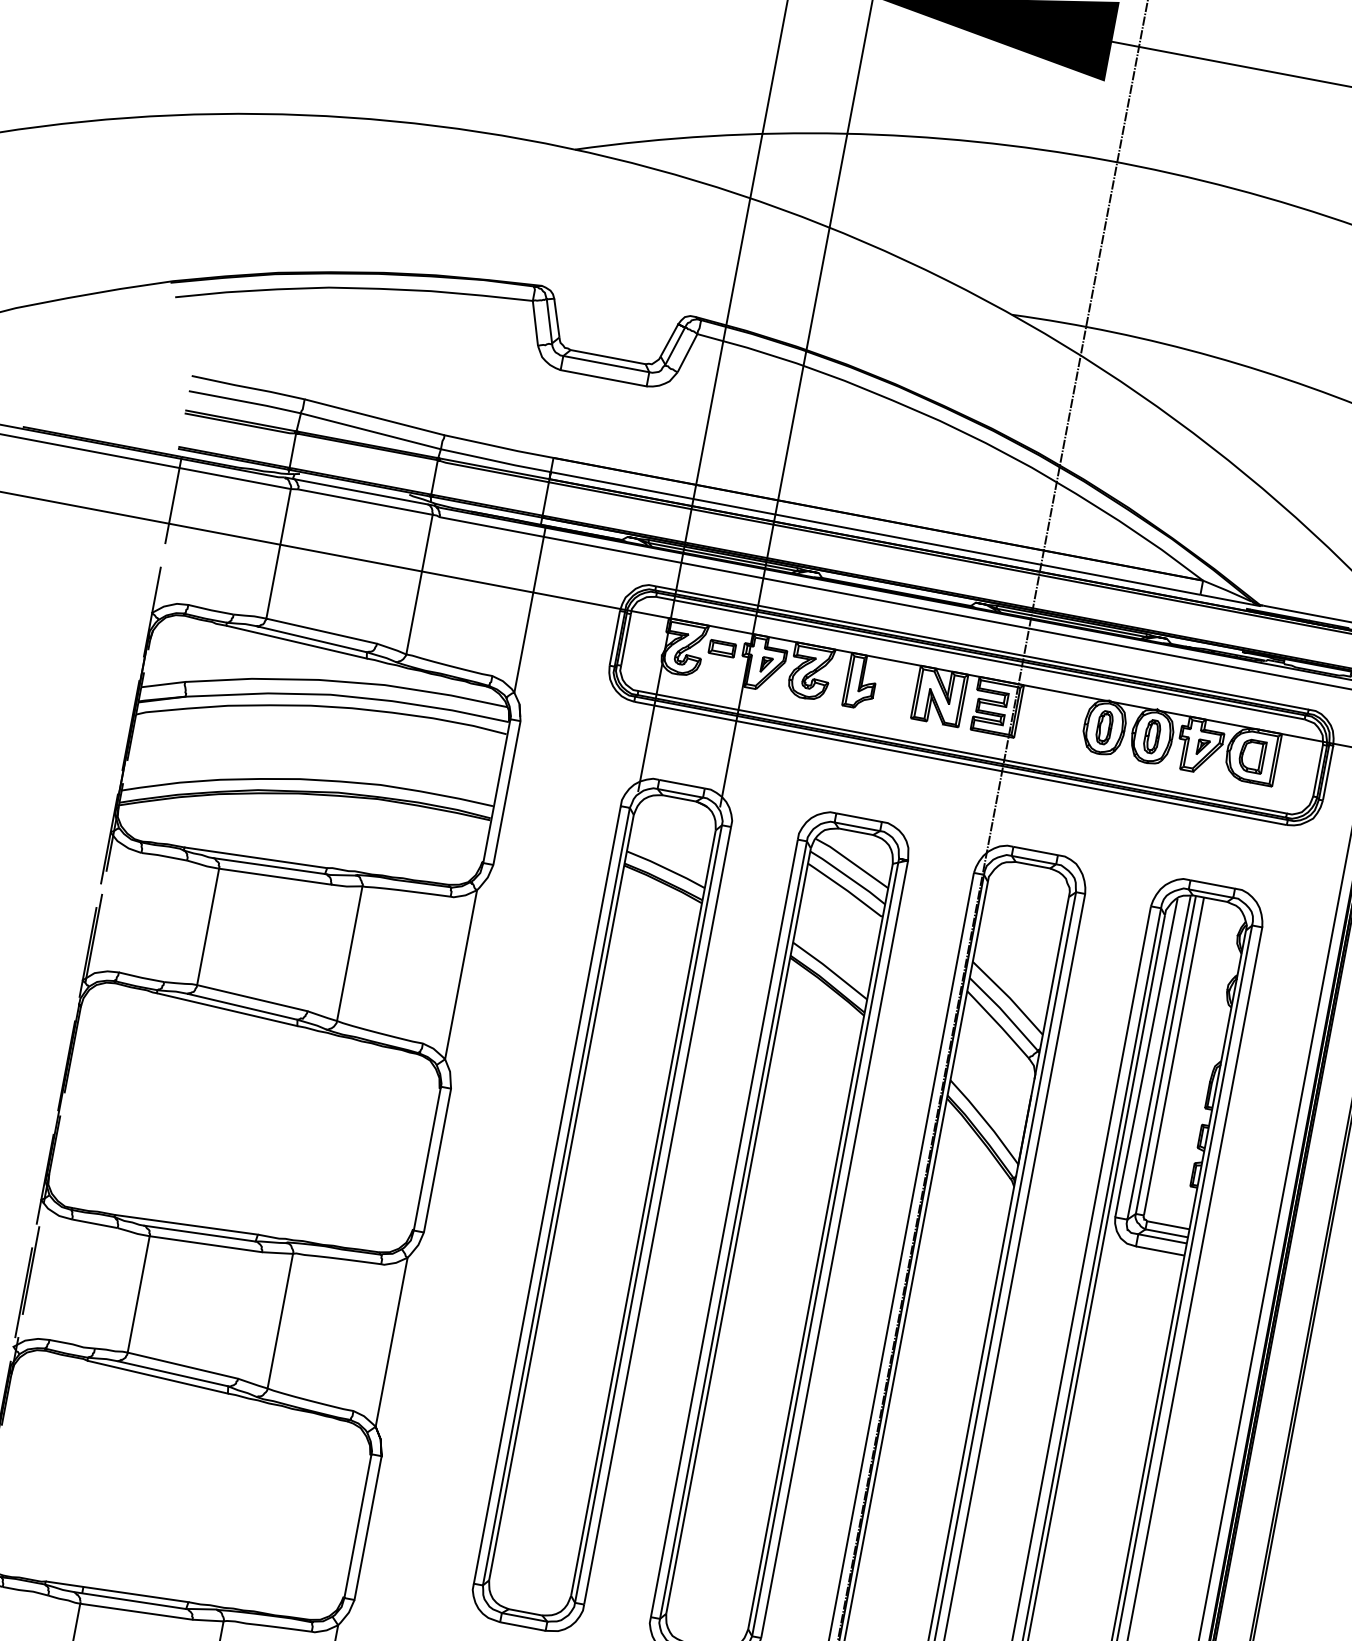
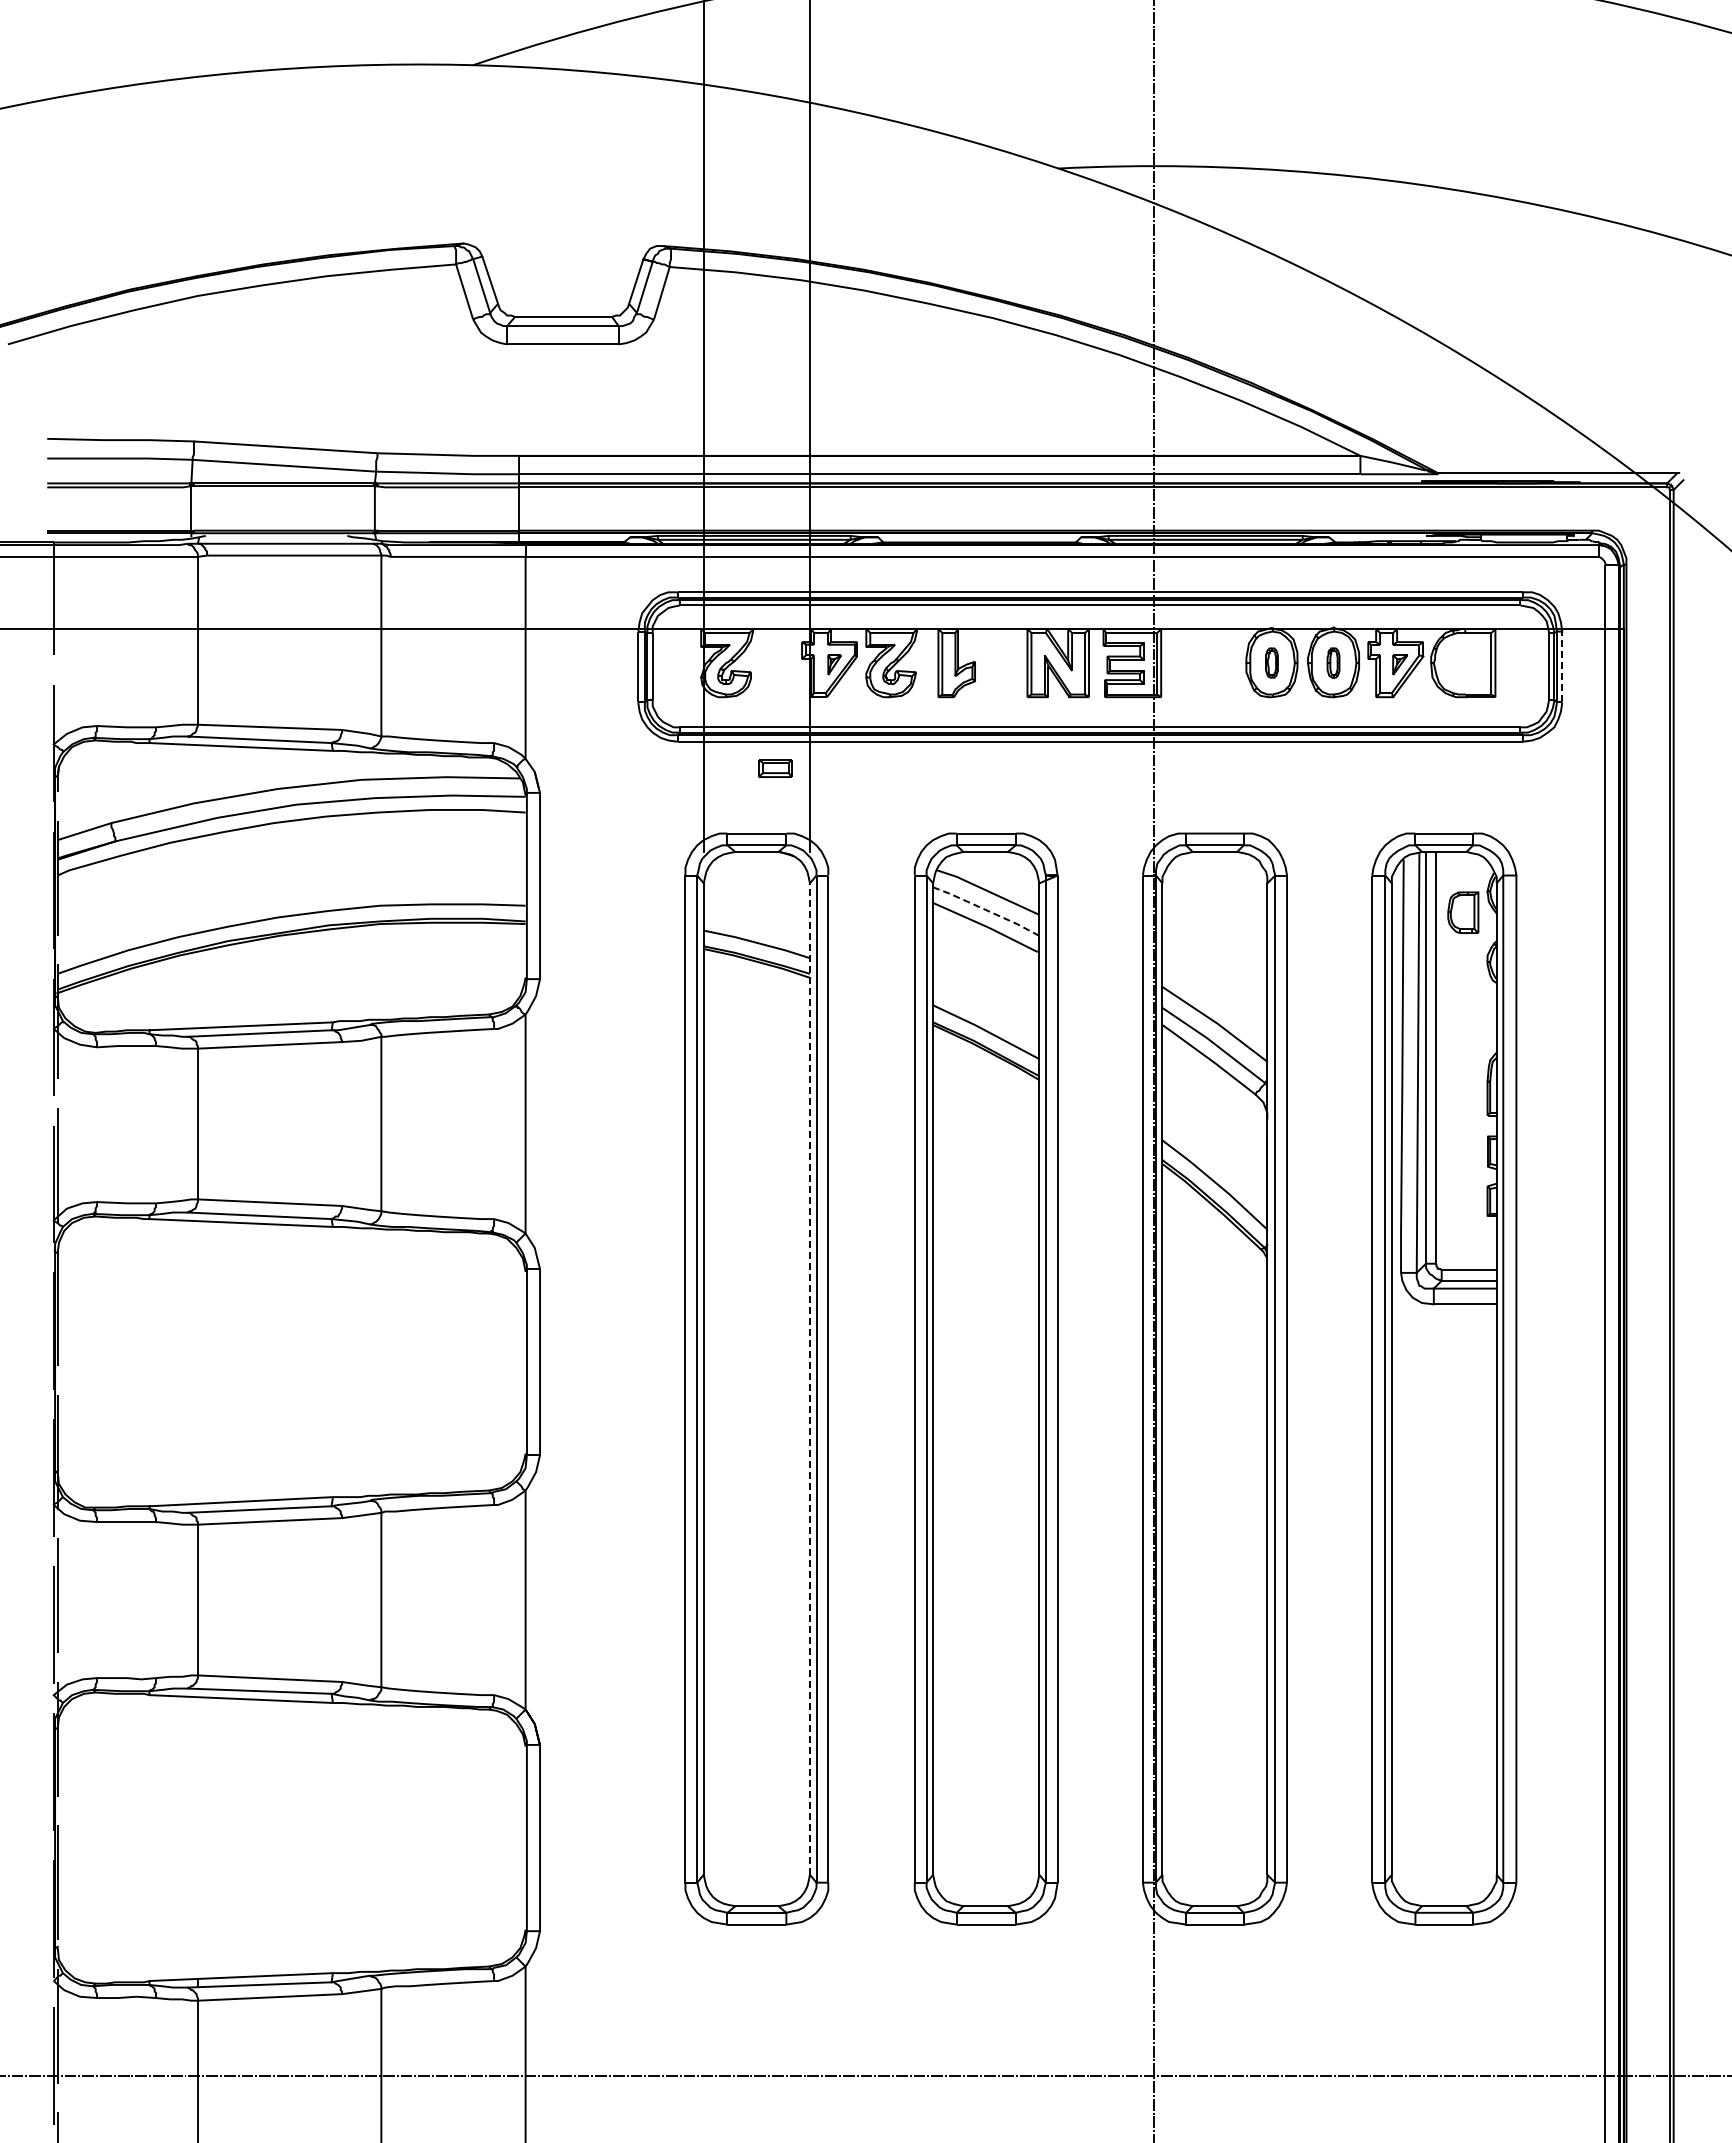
part: (722, 648) -> (775, 768), moved
part: (1104, 727) -> (1271, 662), size x0.7
part: (1152, 736) -> (1333, 662), size x0.7
part: (1252, 755) -> (1463, 912), moved
line: (1328, 772) -> (1562, 666), solid -> dashed
line: (848, 877) -> (986, 910), solid -> dashed
line: (643, 1213) -> (809, 1379), solid -> dashed

